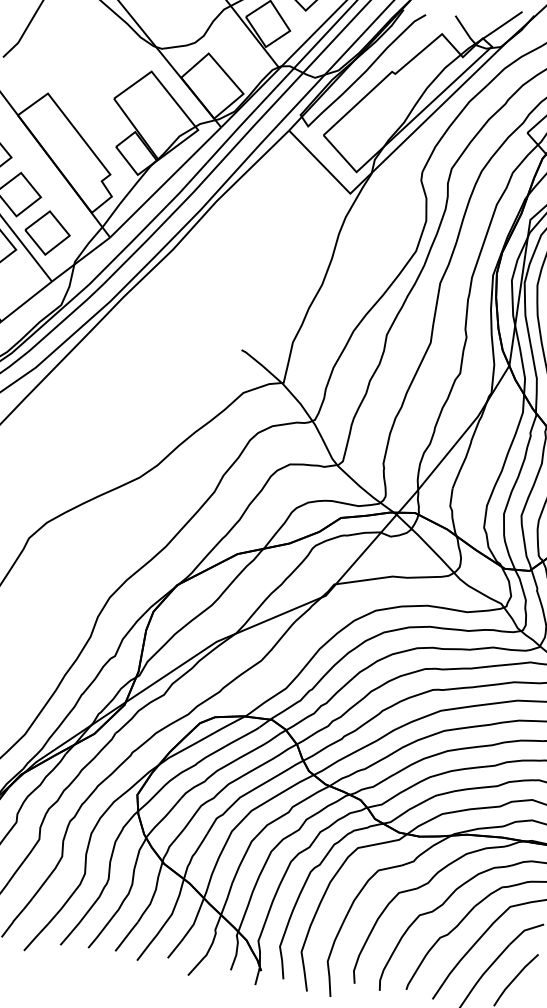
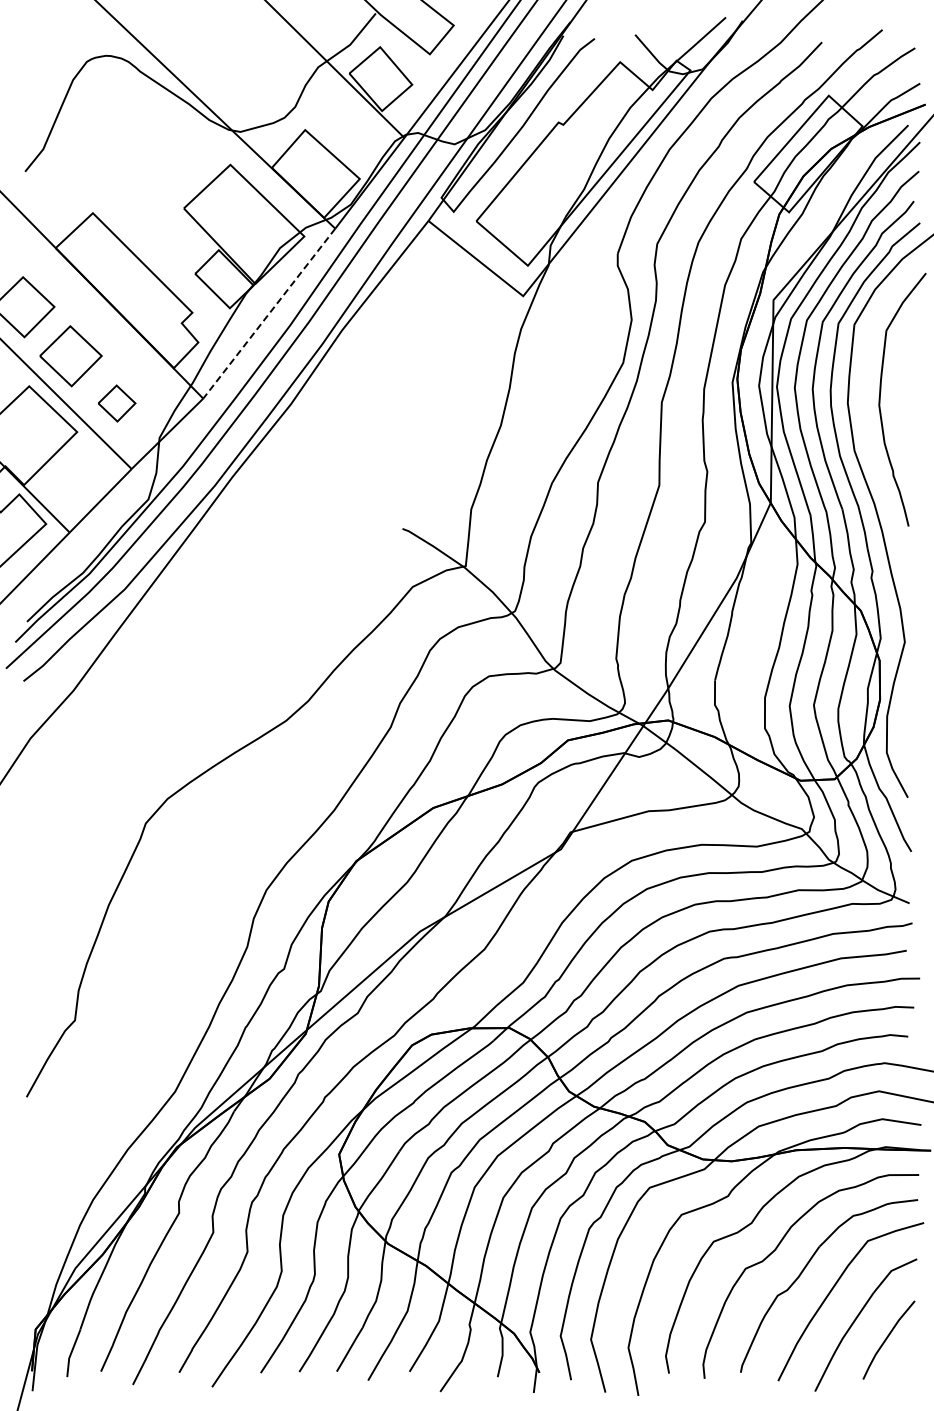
line: (165, 182) -> (269, 313), solid -> dashed
part: (47, 232) -> (116, 403), size x0.6

